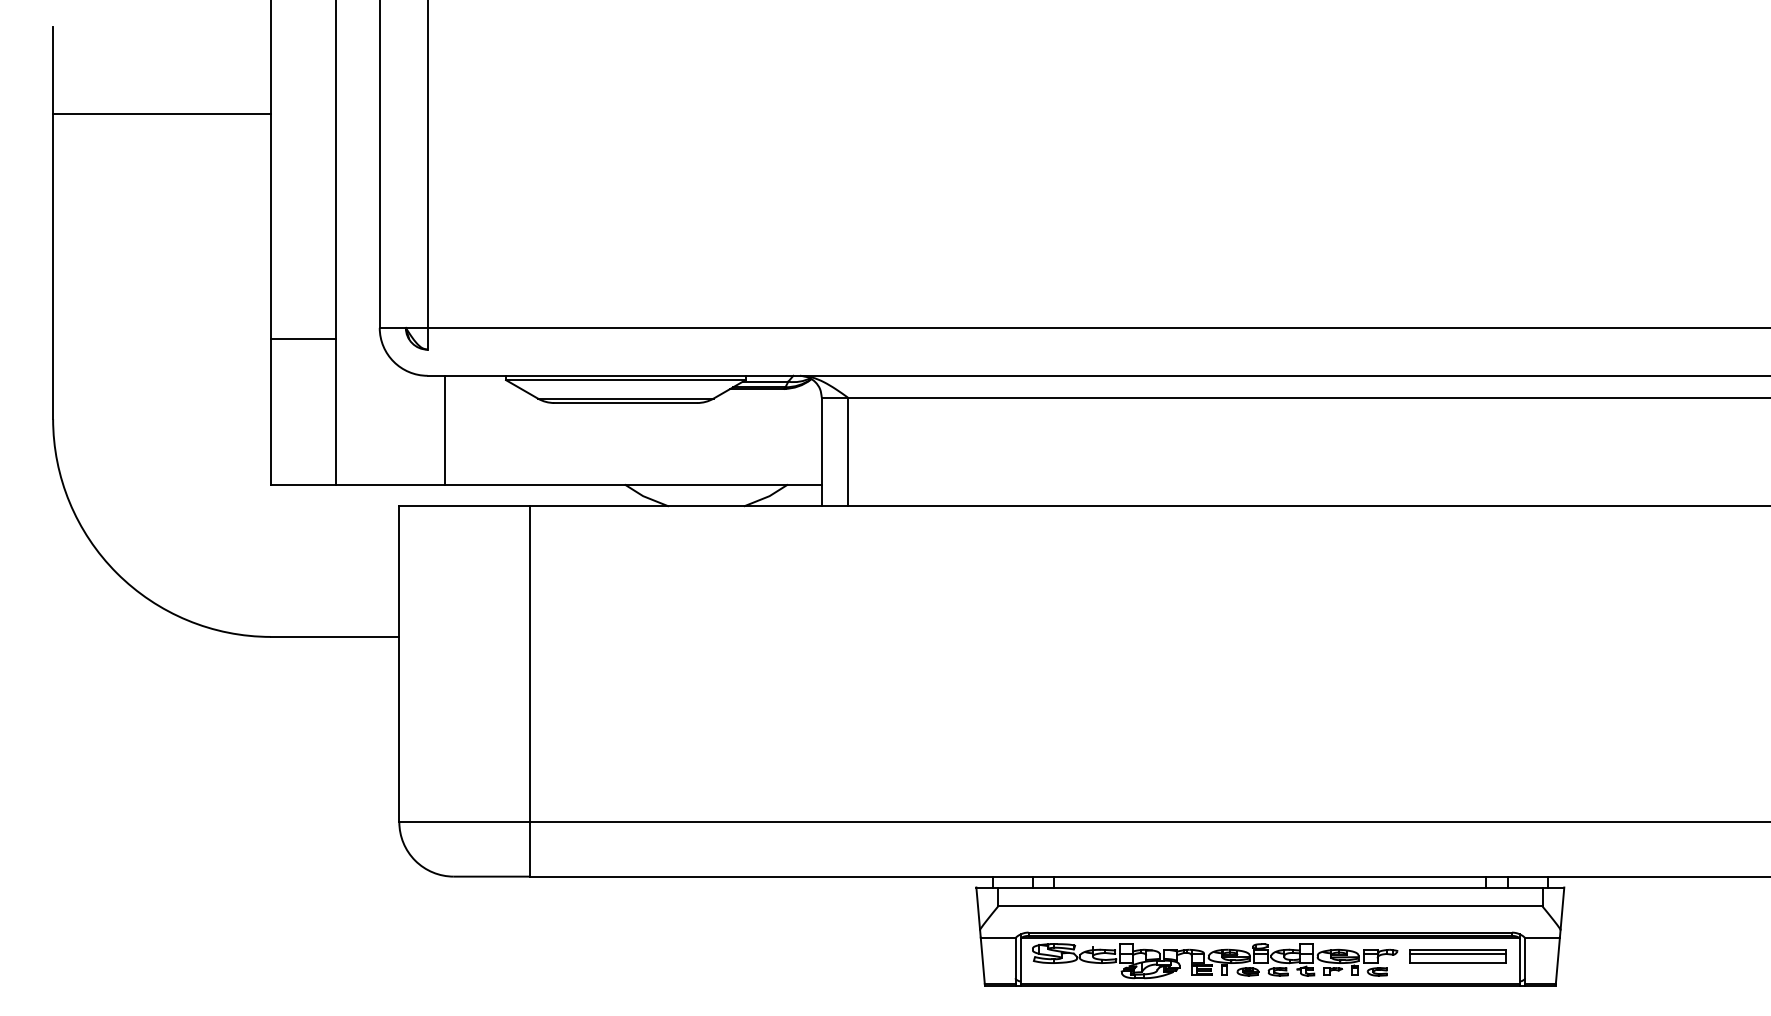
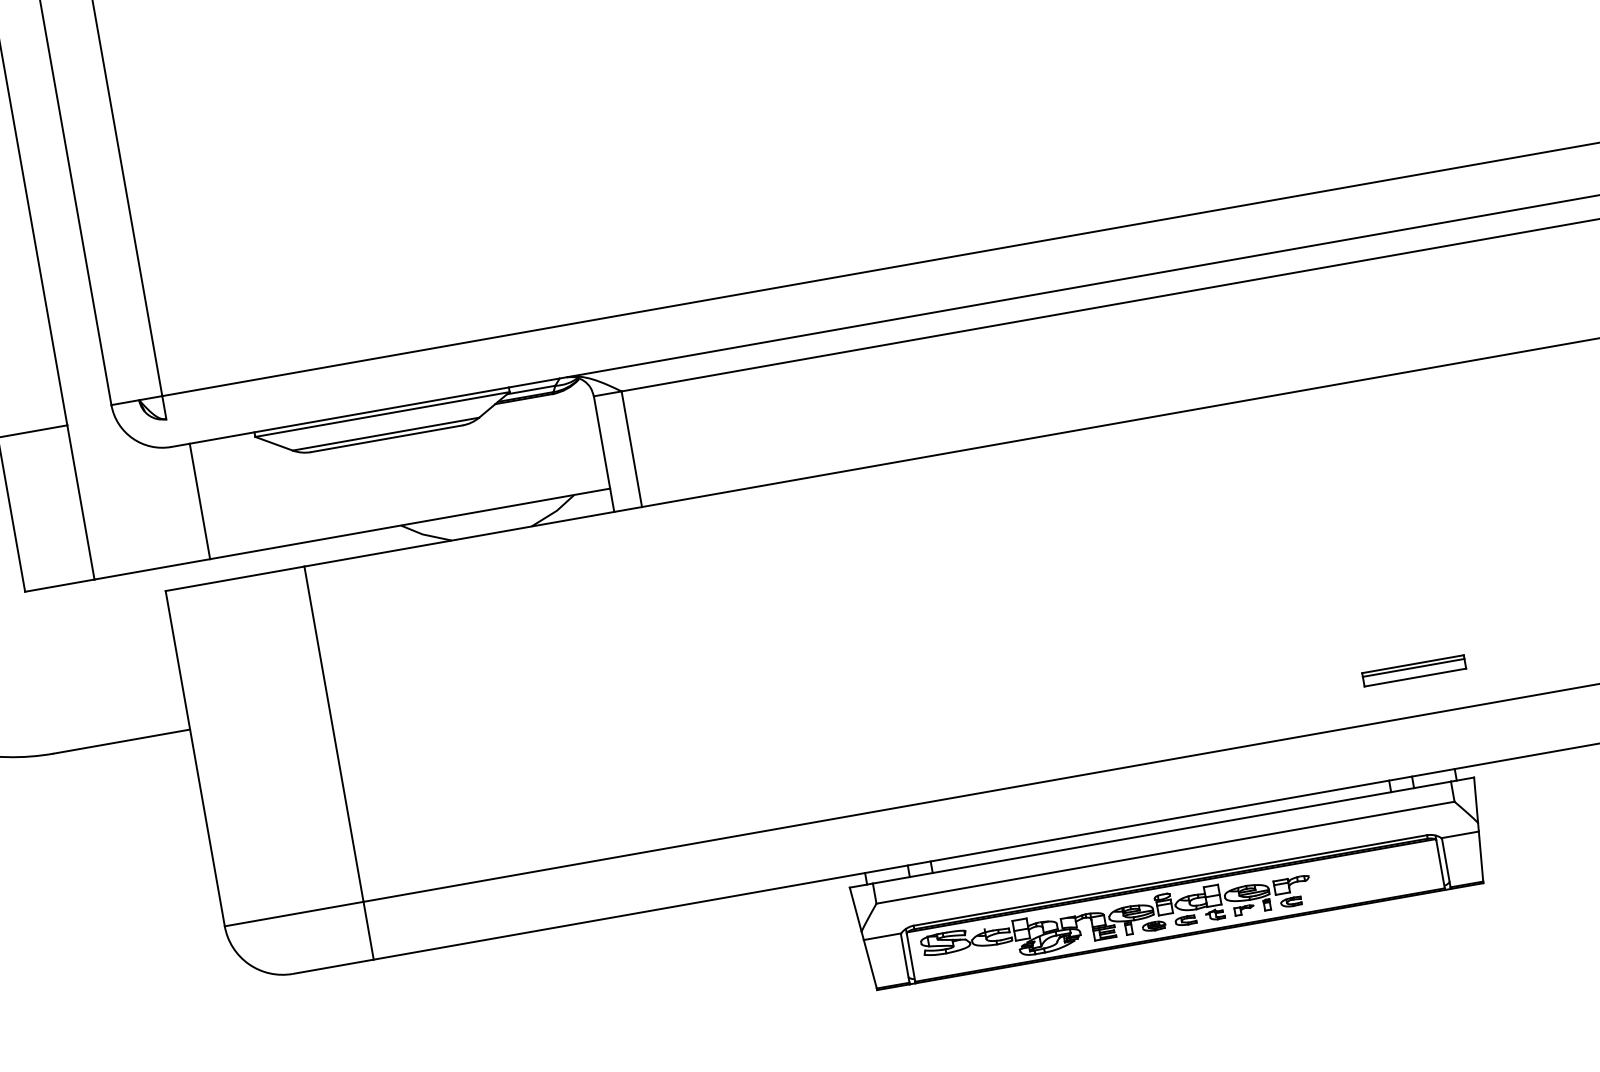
part: (1457, 956) -> (1413, 670), moved

